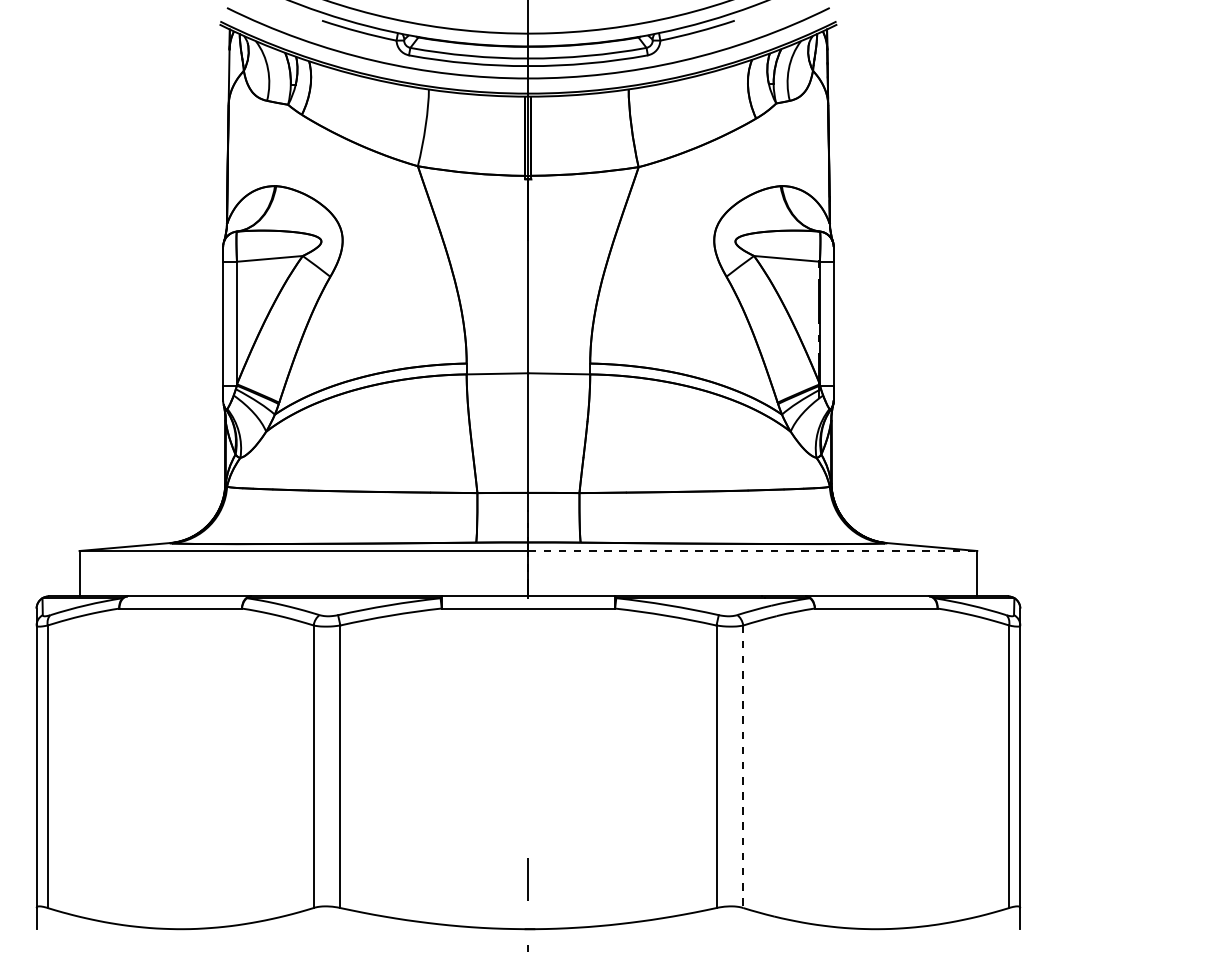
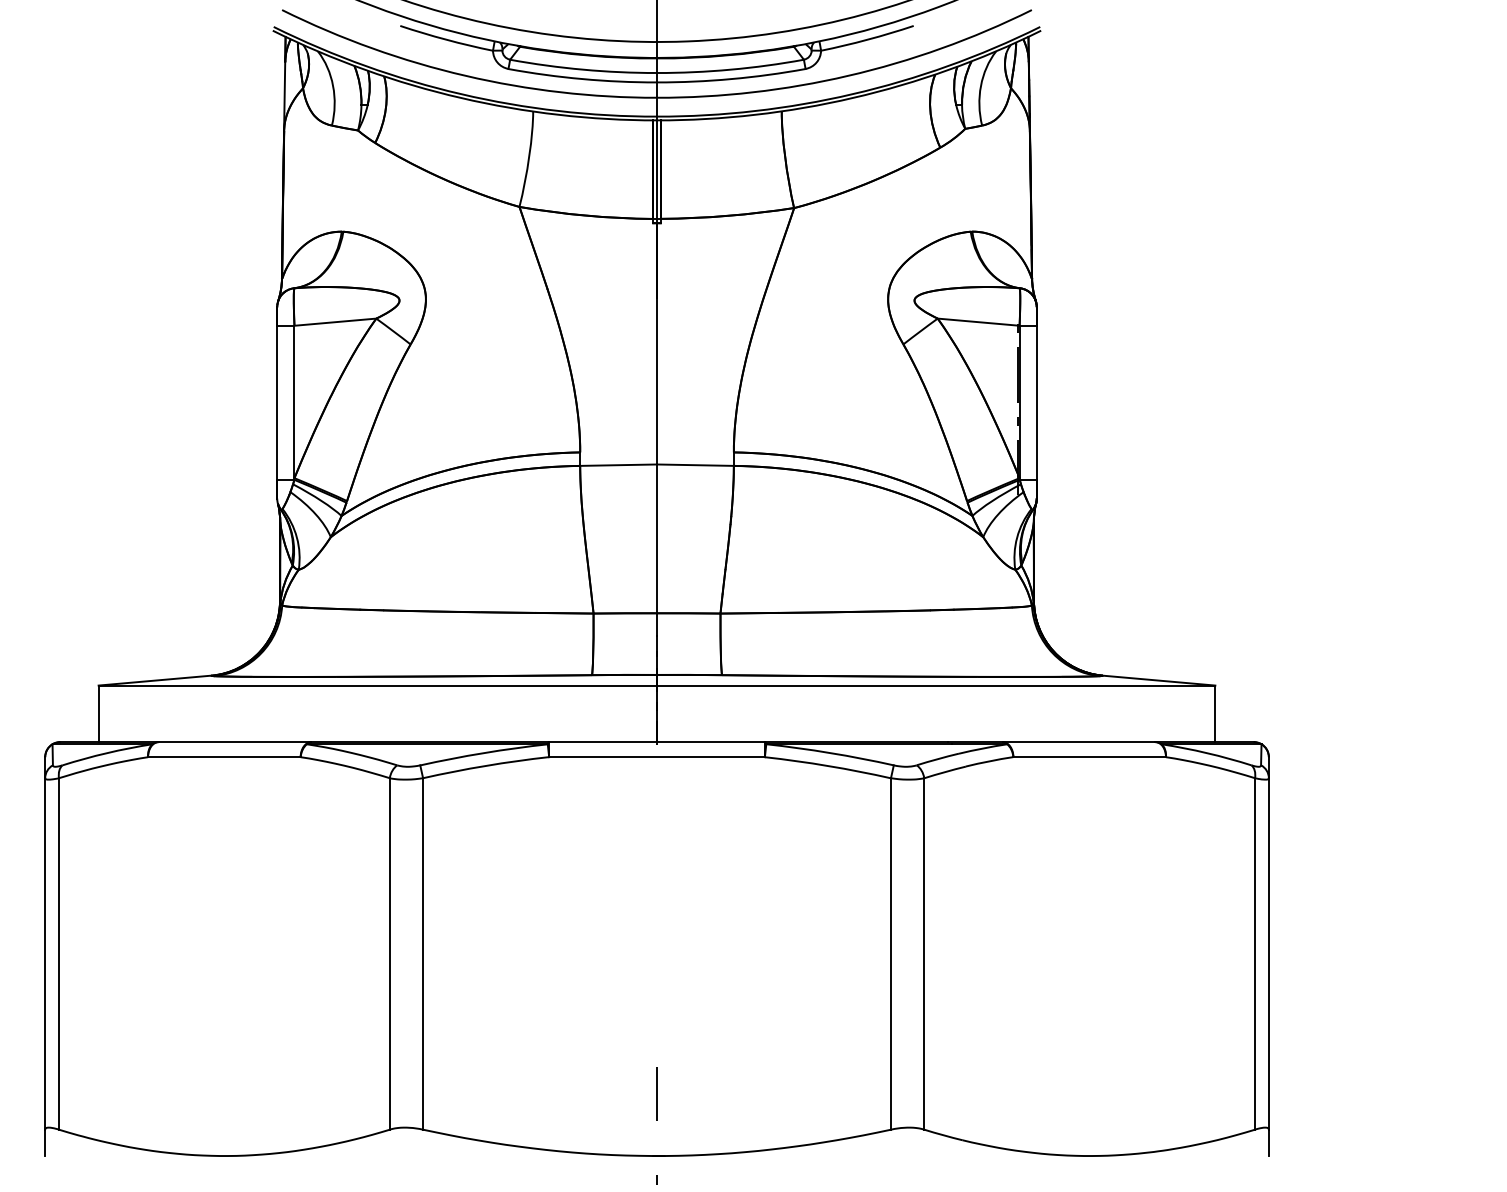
line: (753, 550) -> (936, 685), dashed -> solid
line: (743, 766) -> (924, 953), dashed -> solid

